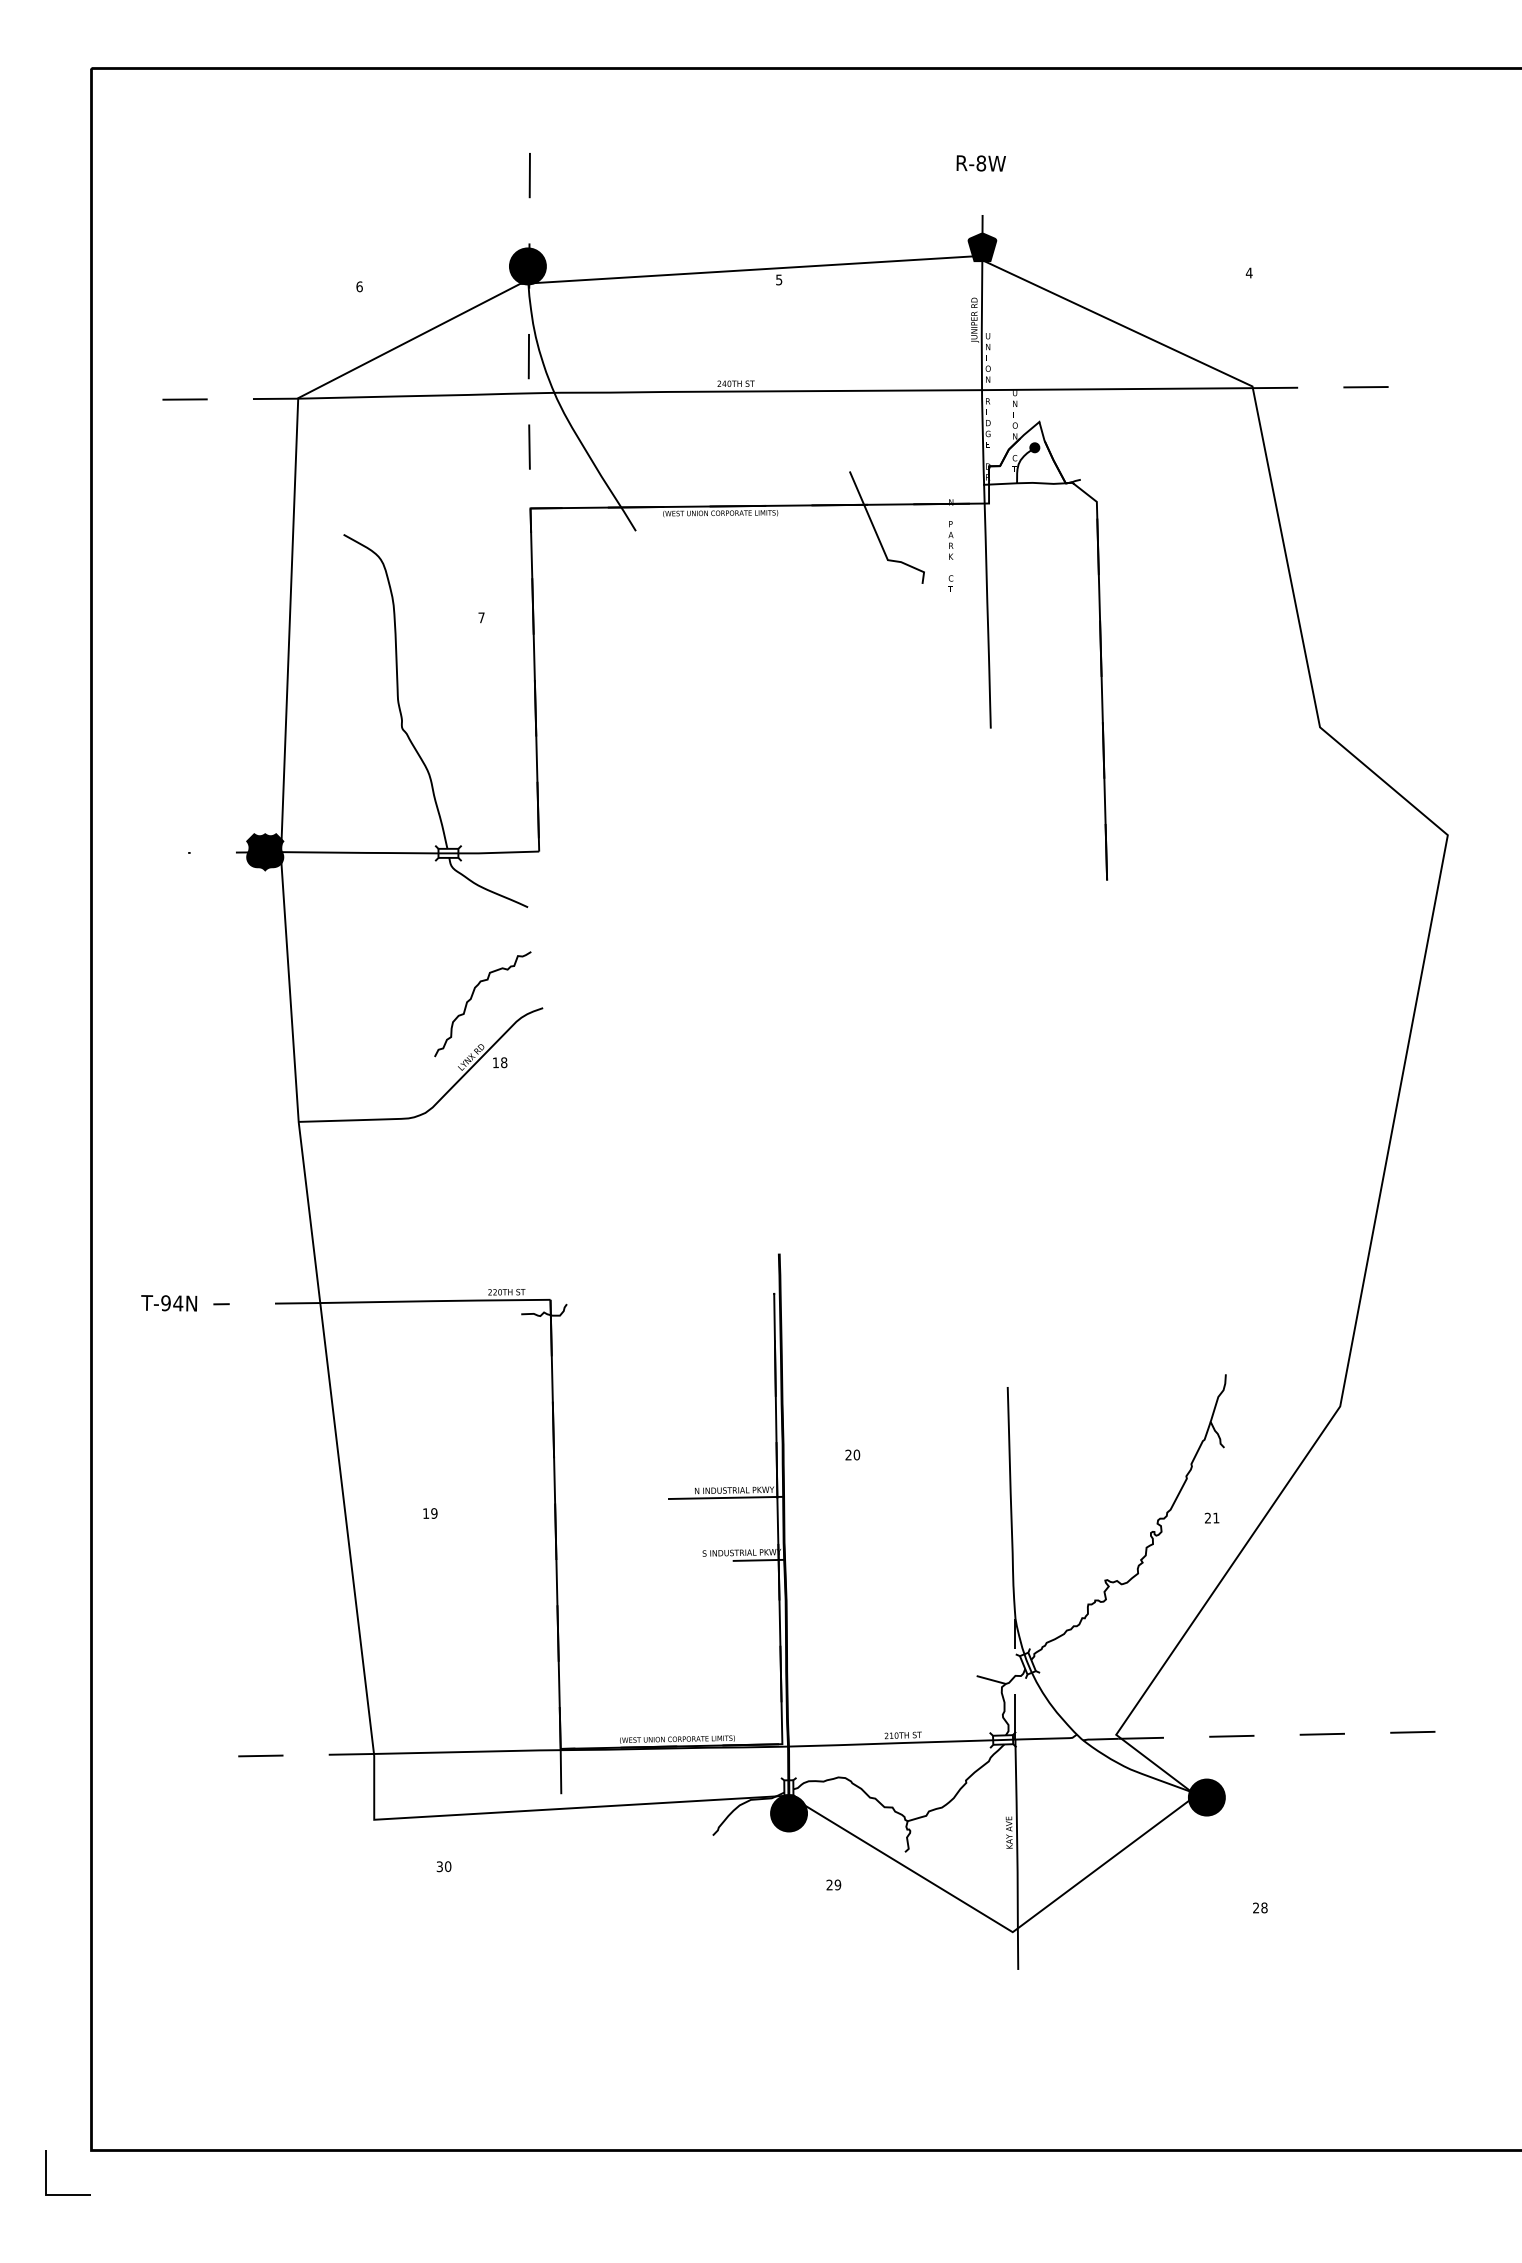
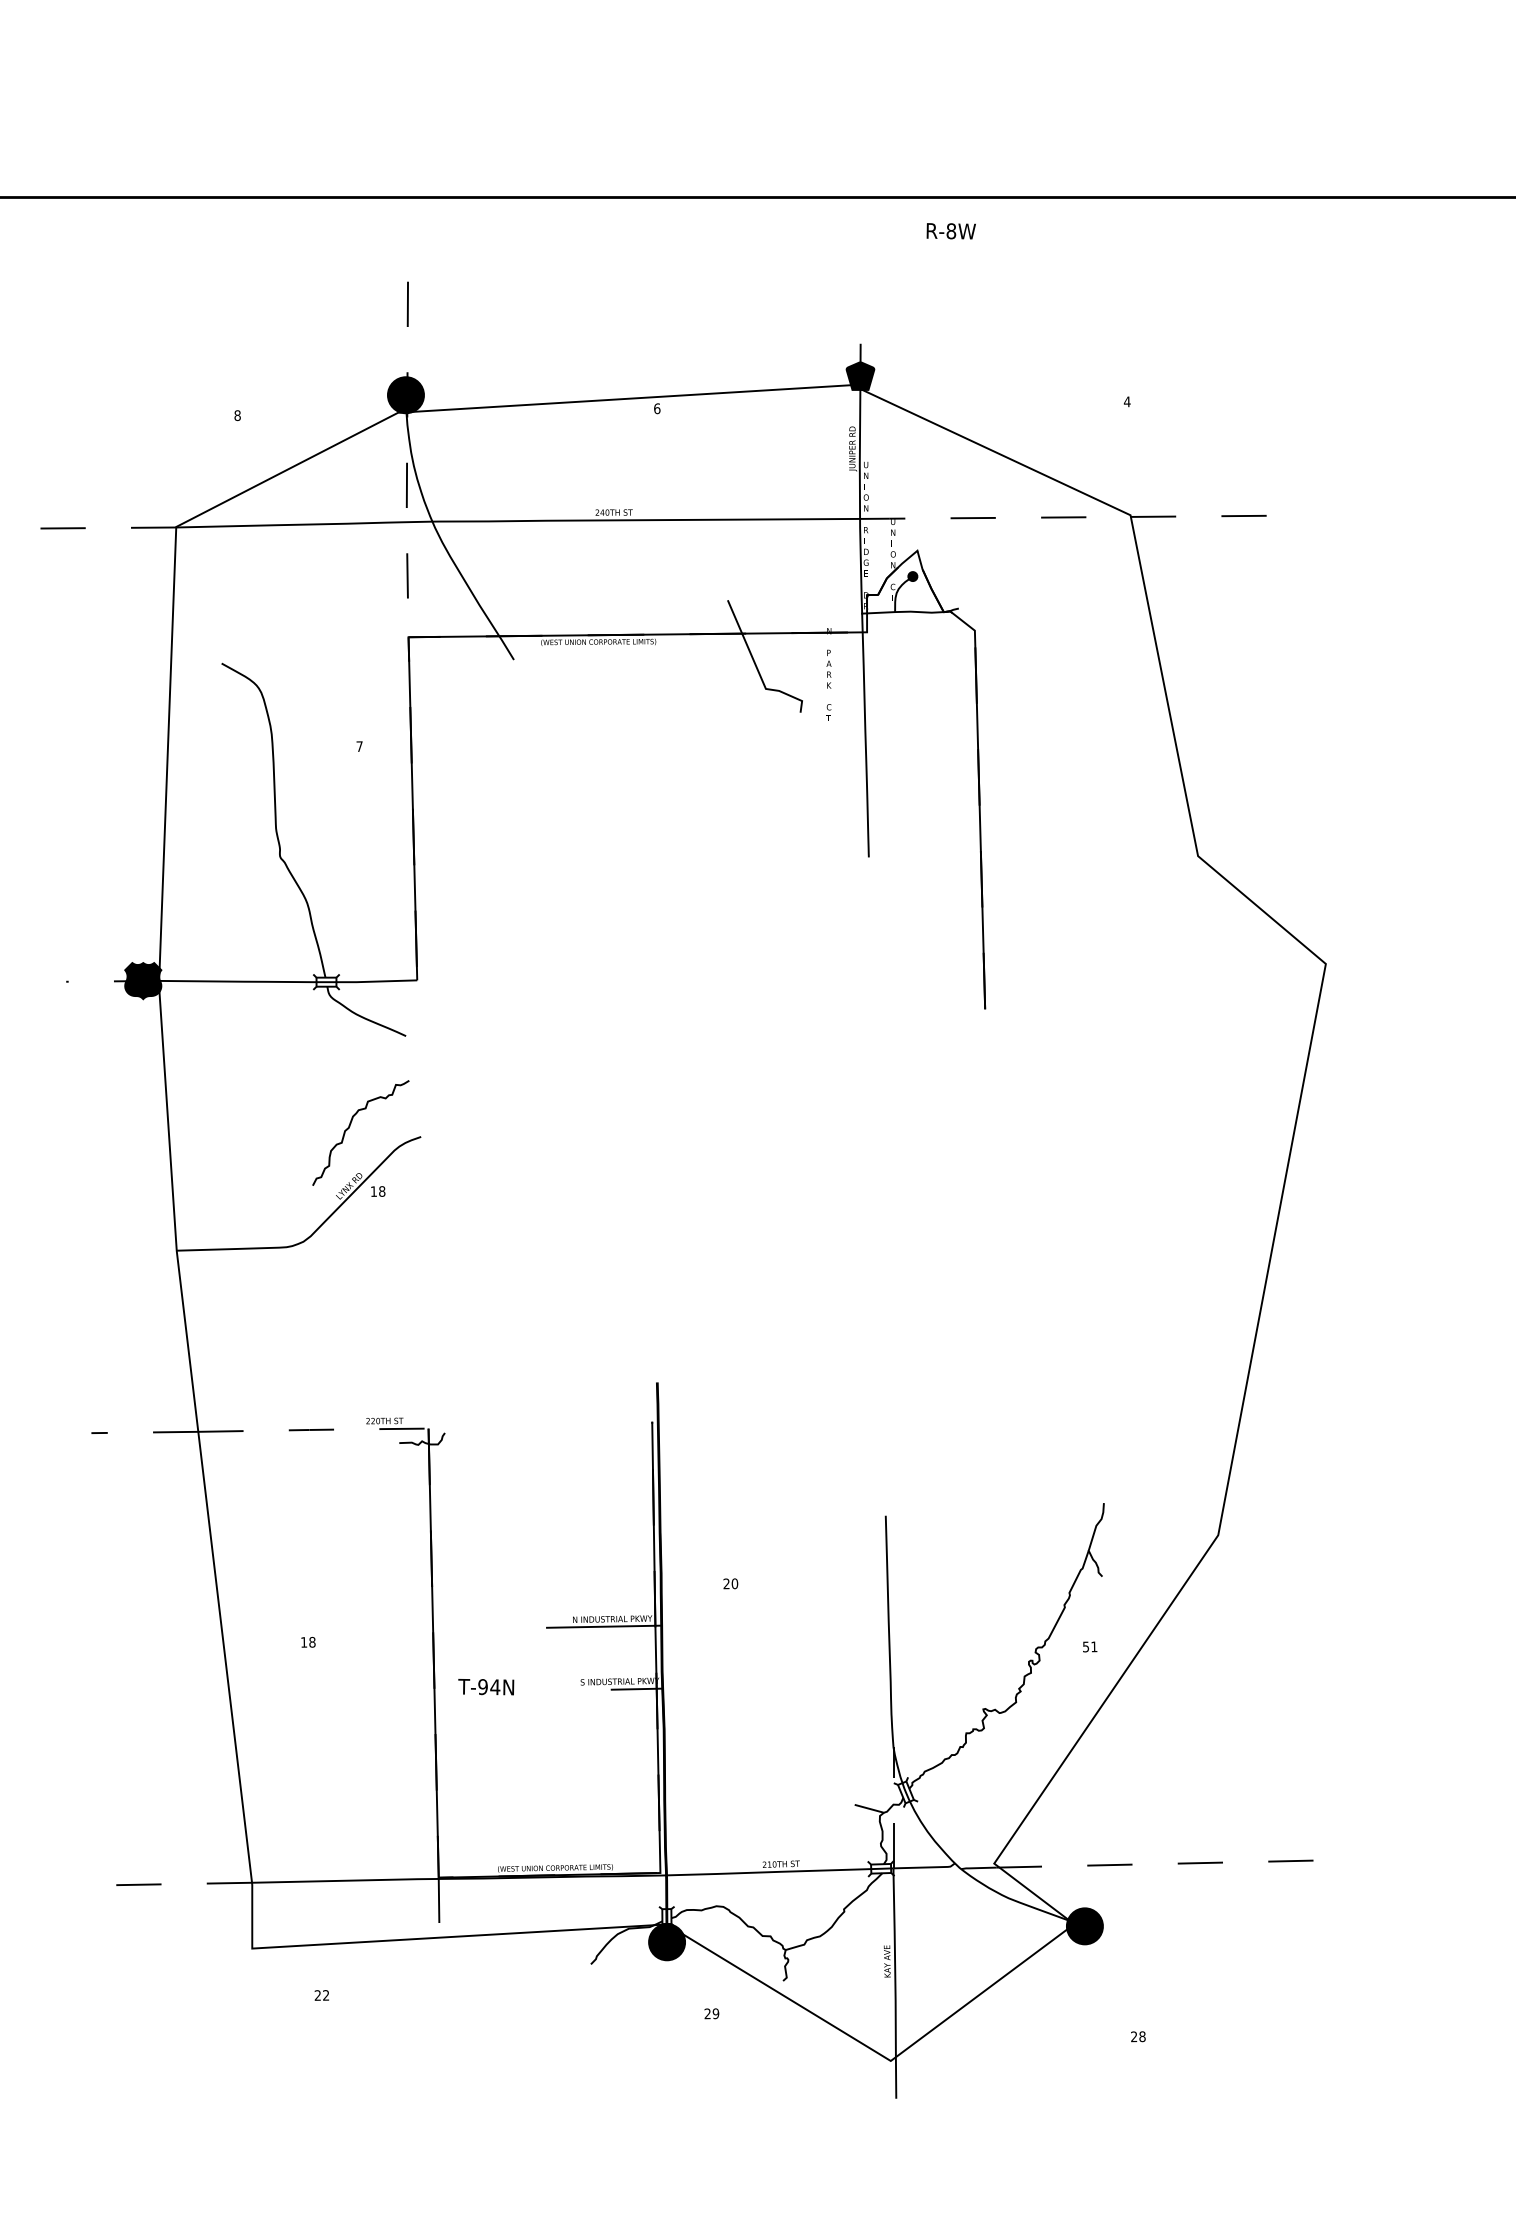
text: (980, 163) -> (950, 231), moved
text: (779, 279) -> (657, 408), 5 -> 6
text: (359, 286) -> (237, 415), 6 -> 8
line: (1117, 389) -> (995, 518), solid -> dashed
line: (436, 1301) -> (314, 1430), solid -> dashed
text: (169, 1303) -> (486, 1687), moved
text: (434, 1513) -> (312, 1642), 19 -> 18
text: (1207, 1517) -> (1085, 1646), 21 -> 51
text: (443, 1866) -> (321, 1995), 30 -> 22

